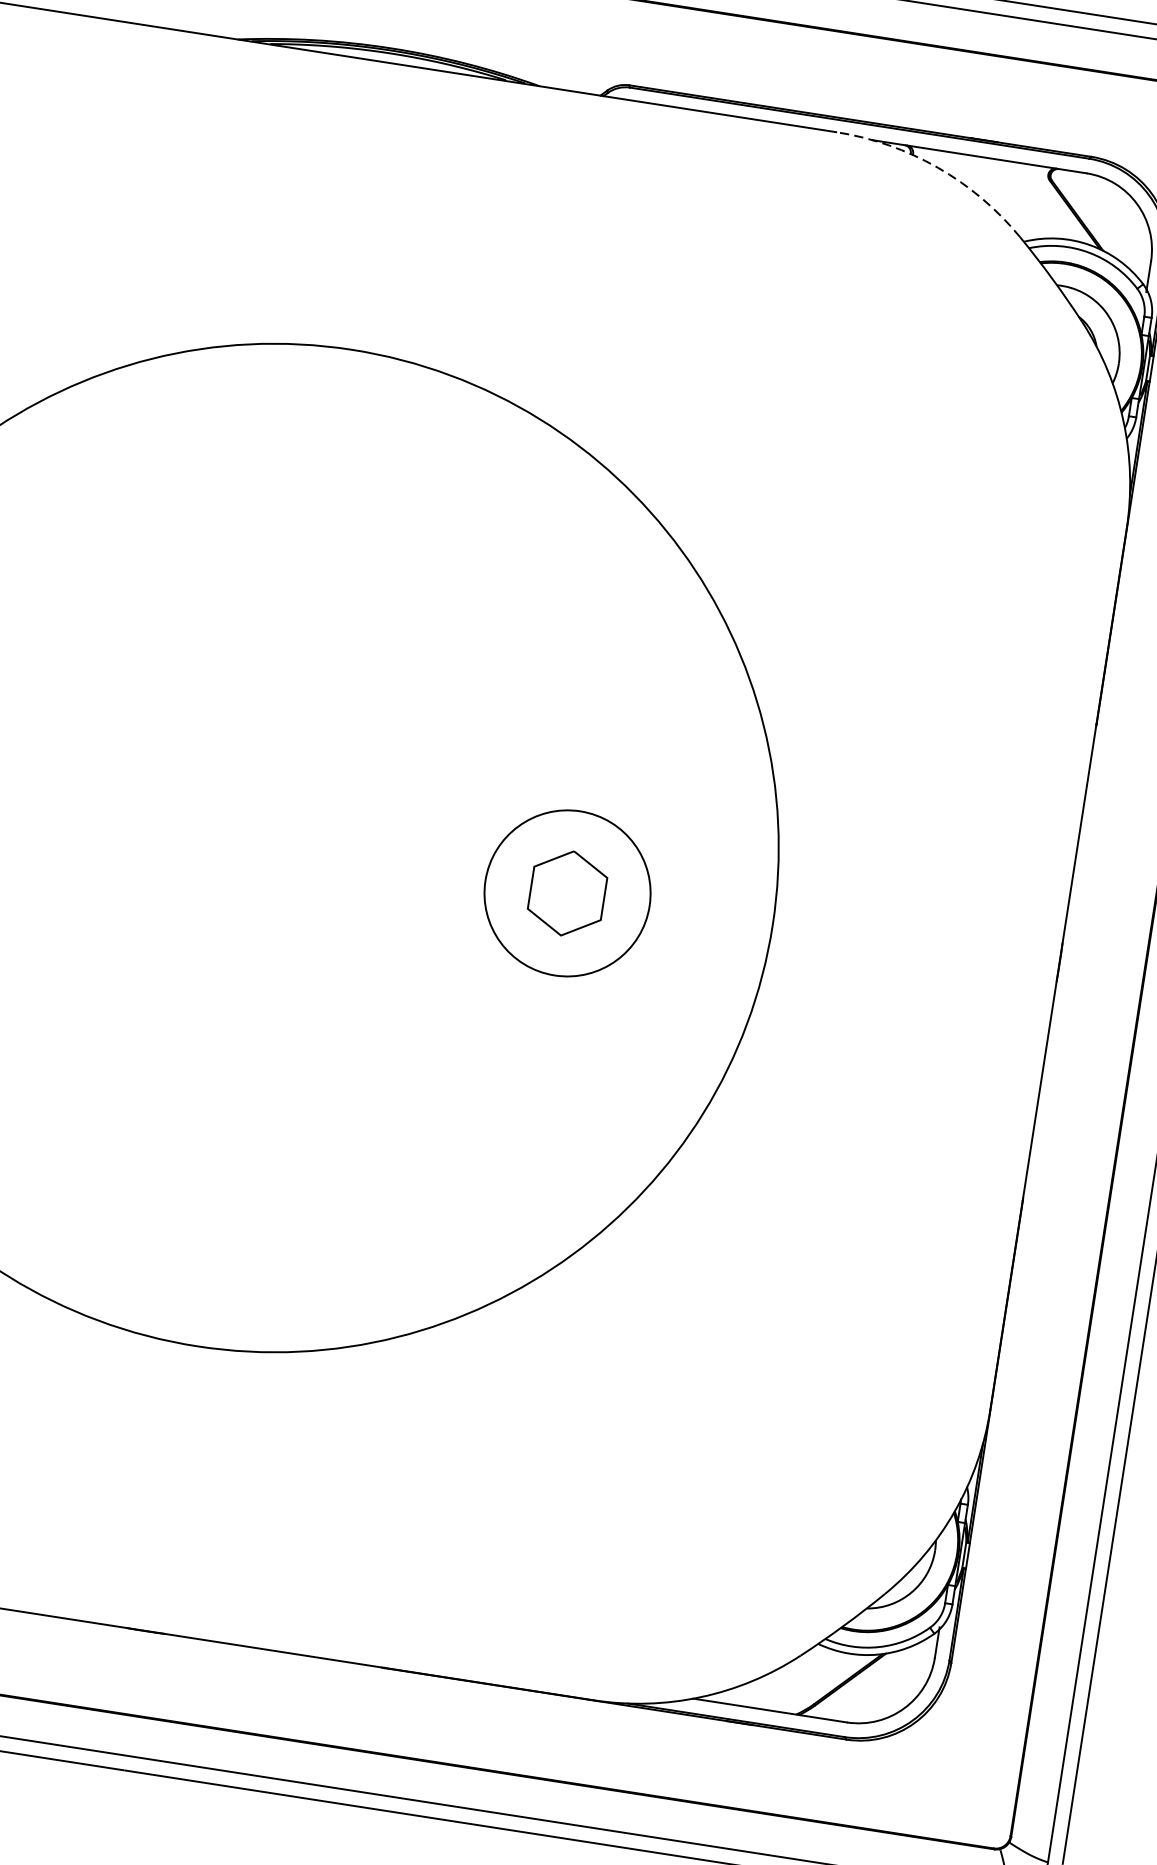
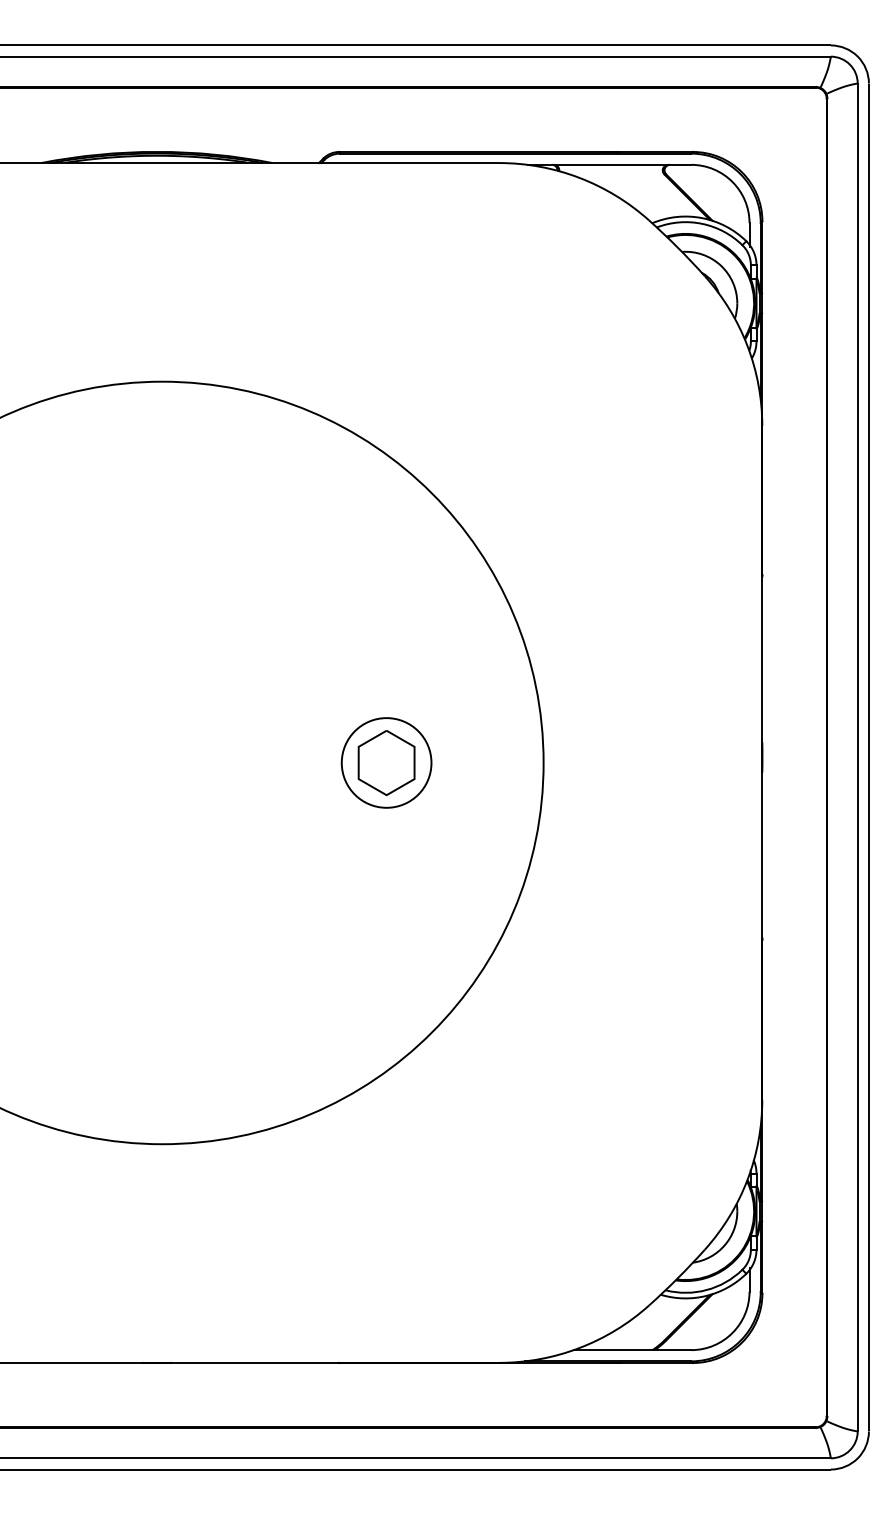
arc: (938, 167) -> (579, 177), dashed -> solid
circle: (567, 892) -> (386, 762), size x0.71

